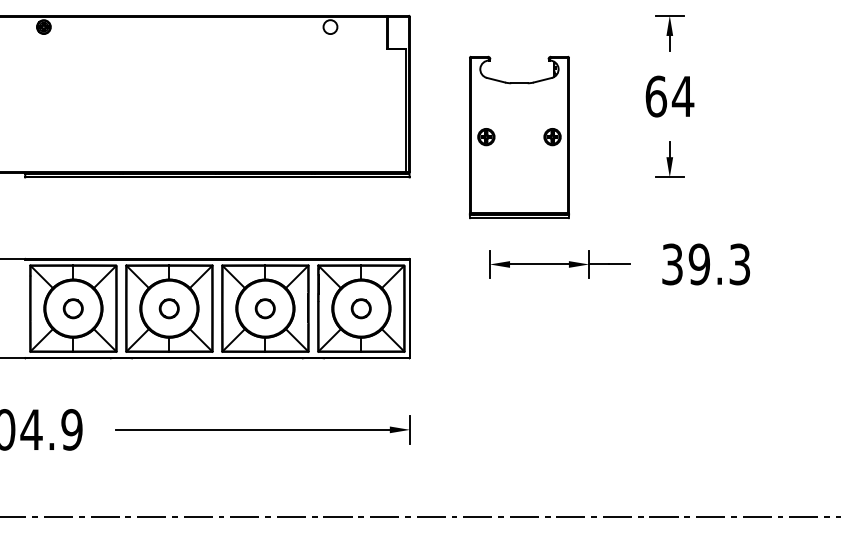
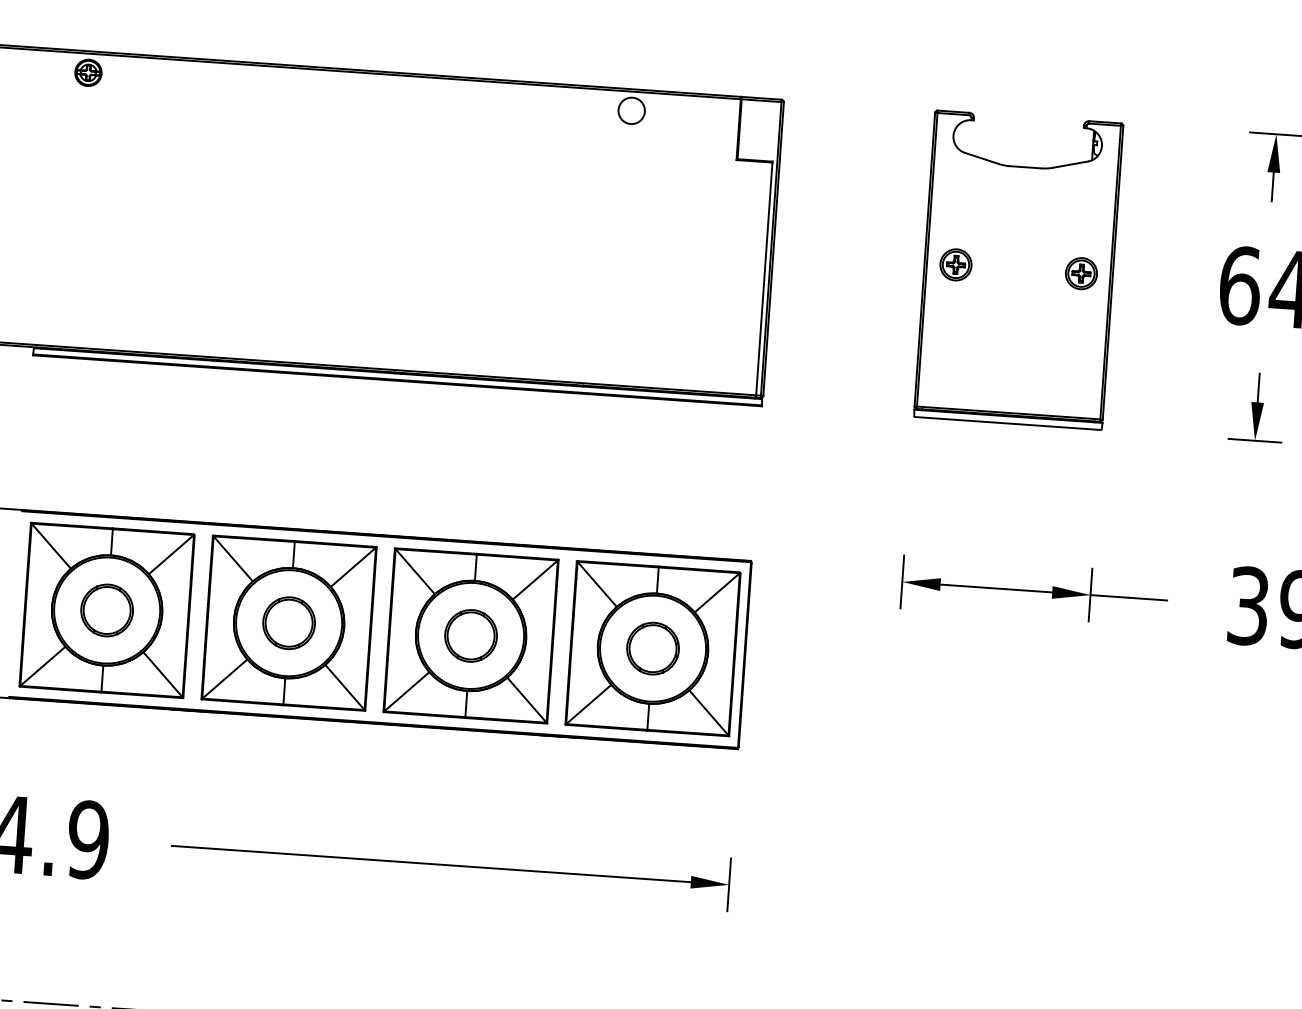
part: (518, 136) -> (1016, 268), moved
part: (72, 308) -> (105, 610), size x1.43
part: (168, 308) -> (287, 622), size x1.43
part: (264, 308) -> (469, 635), size x1.43
part: (360, 308) -> (651, 648), size x1.43

